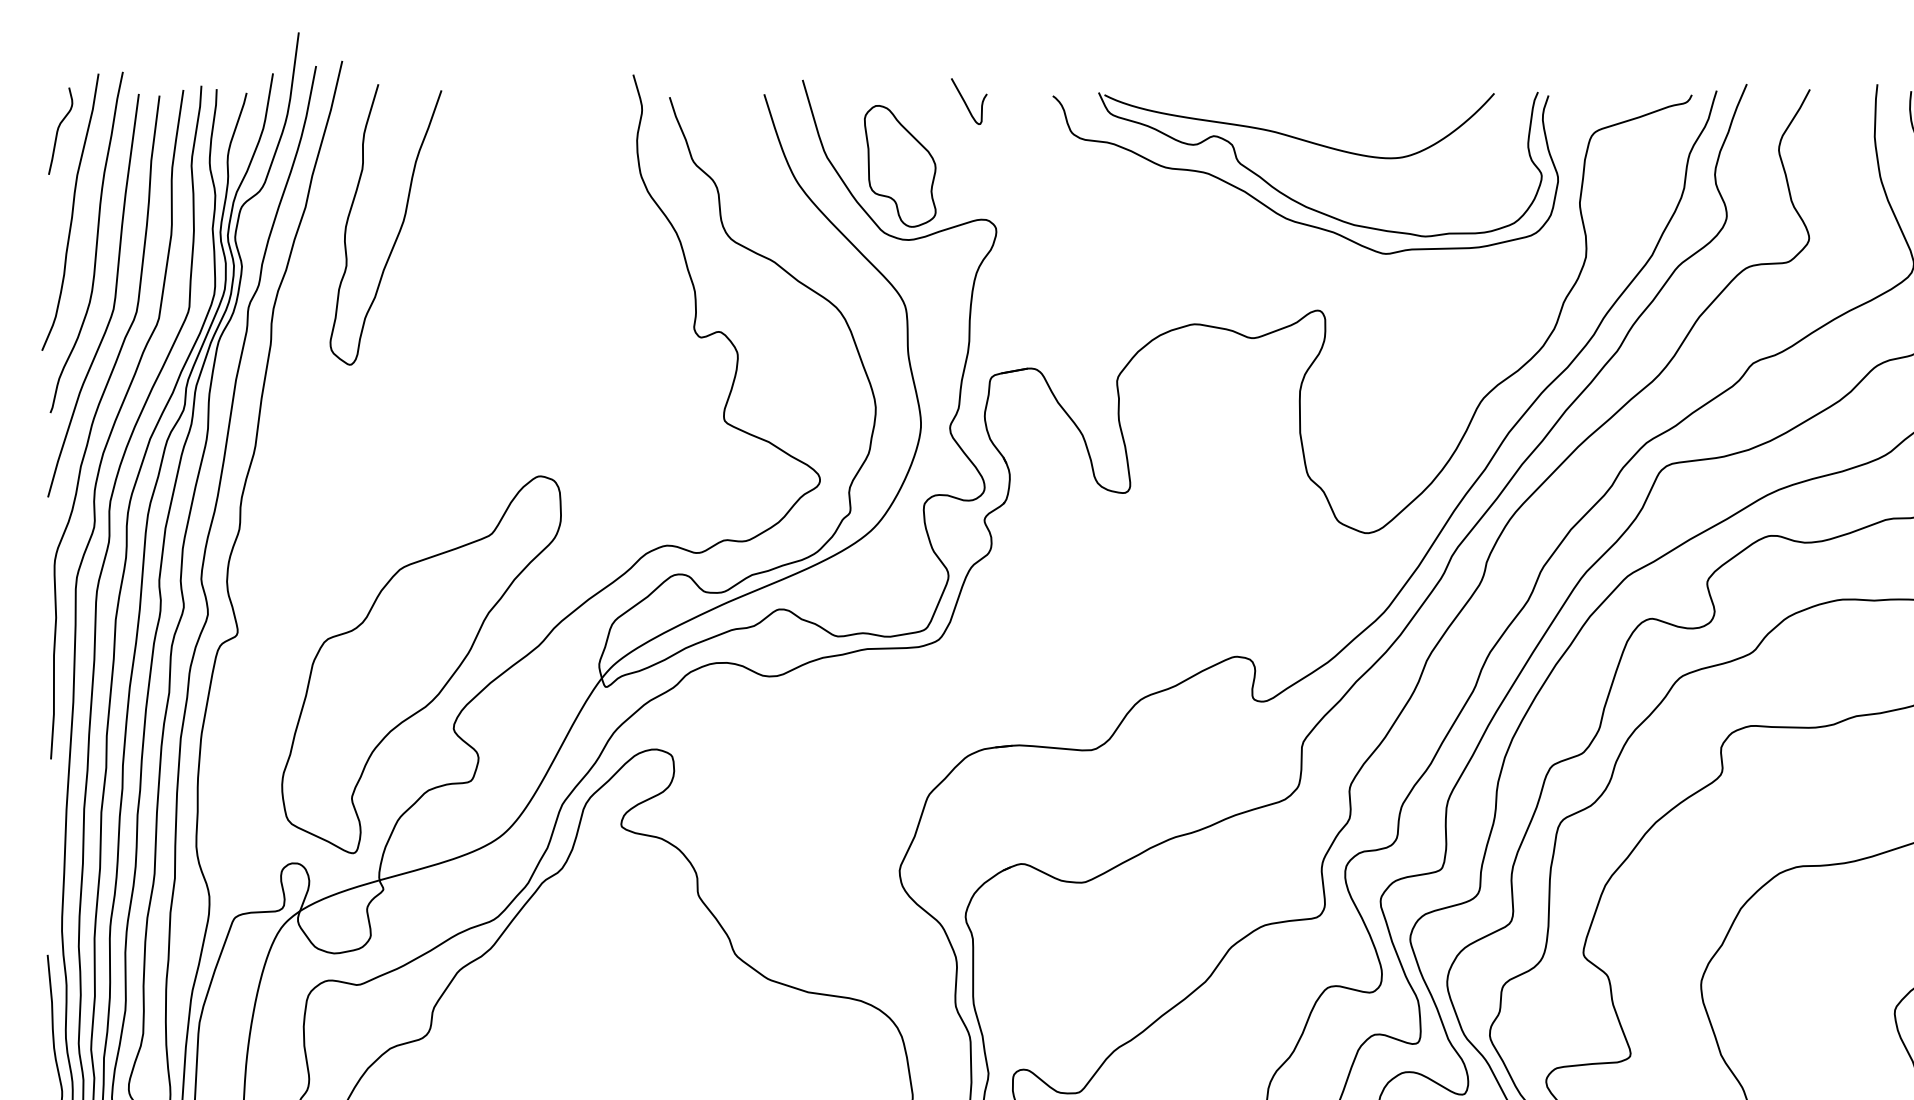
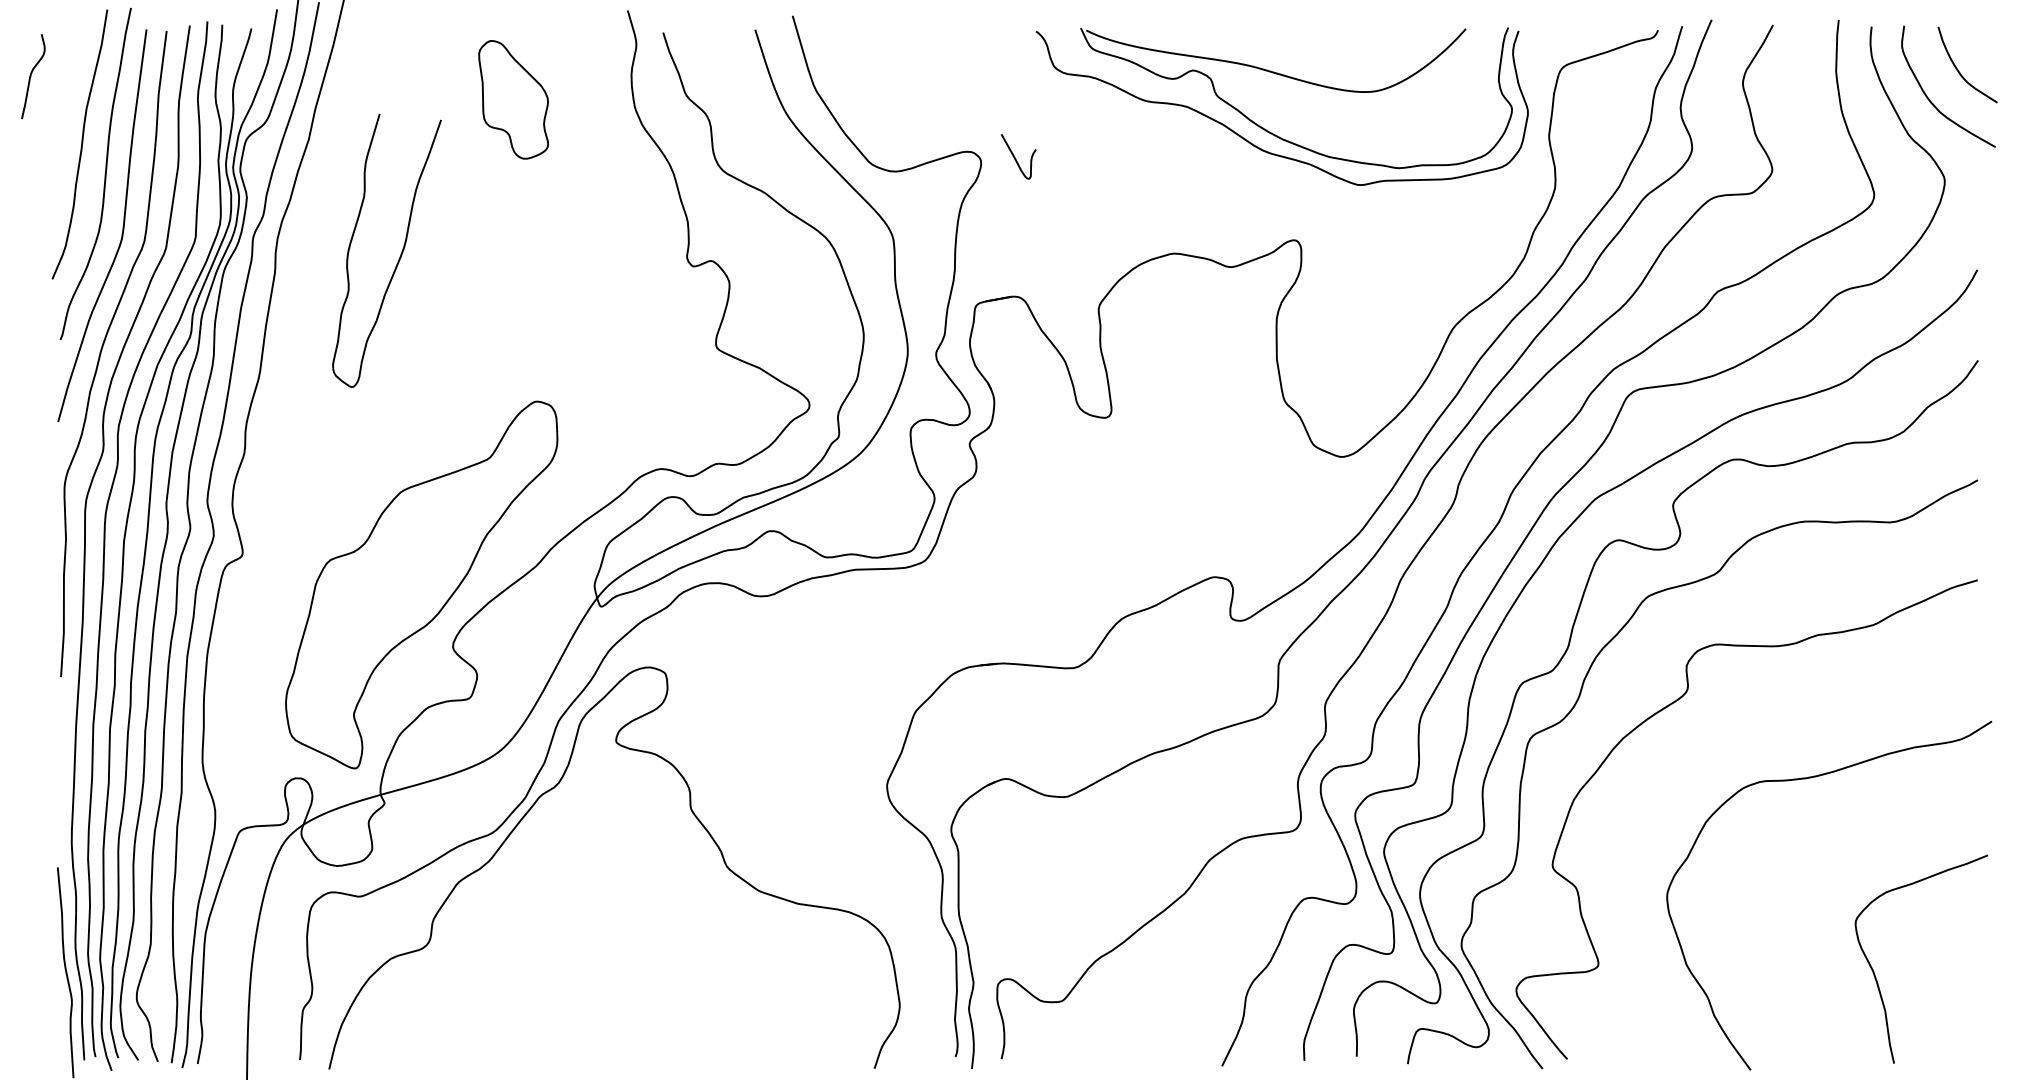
curve: (965, 102) -> (1015, 157), moved
curve: (58, 131) -> (31, 76), moved
part: (900, 165) -> (513, 99), moved
curve: (398, 230) -> (399, 256), moved

